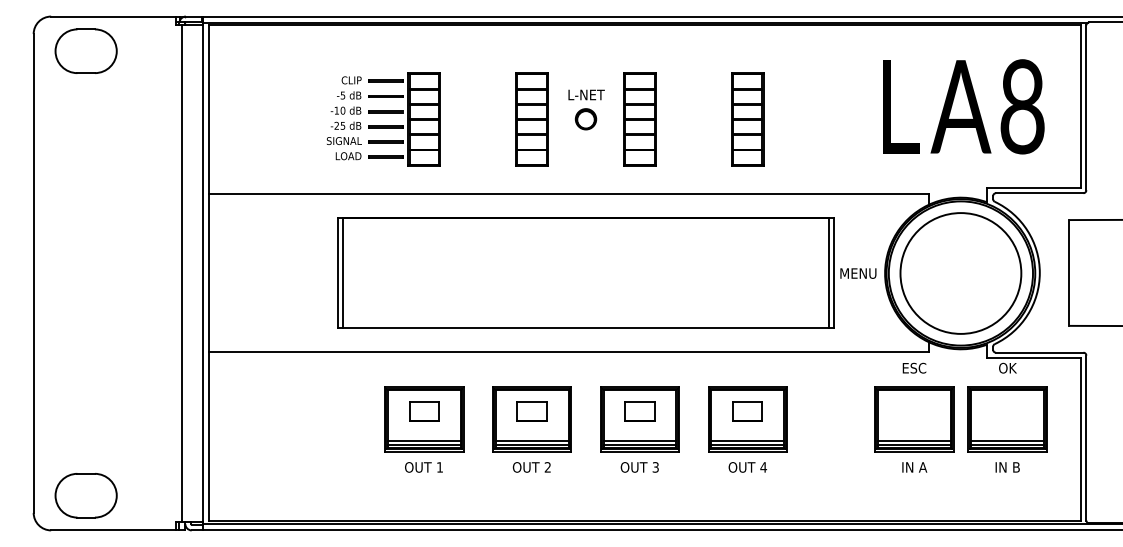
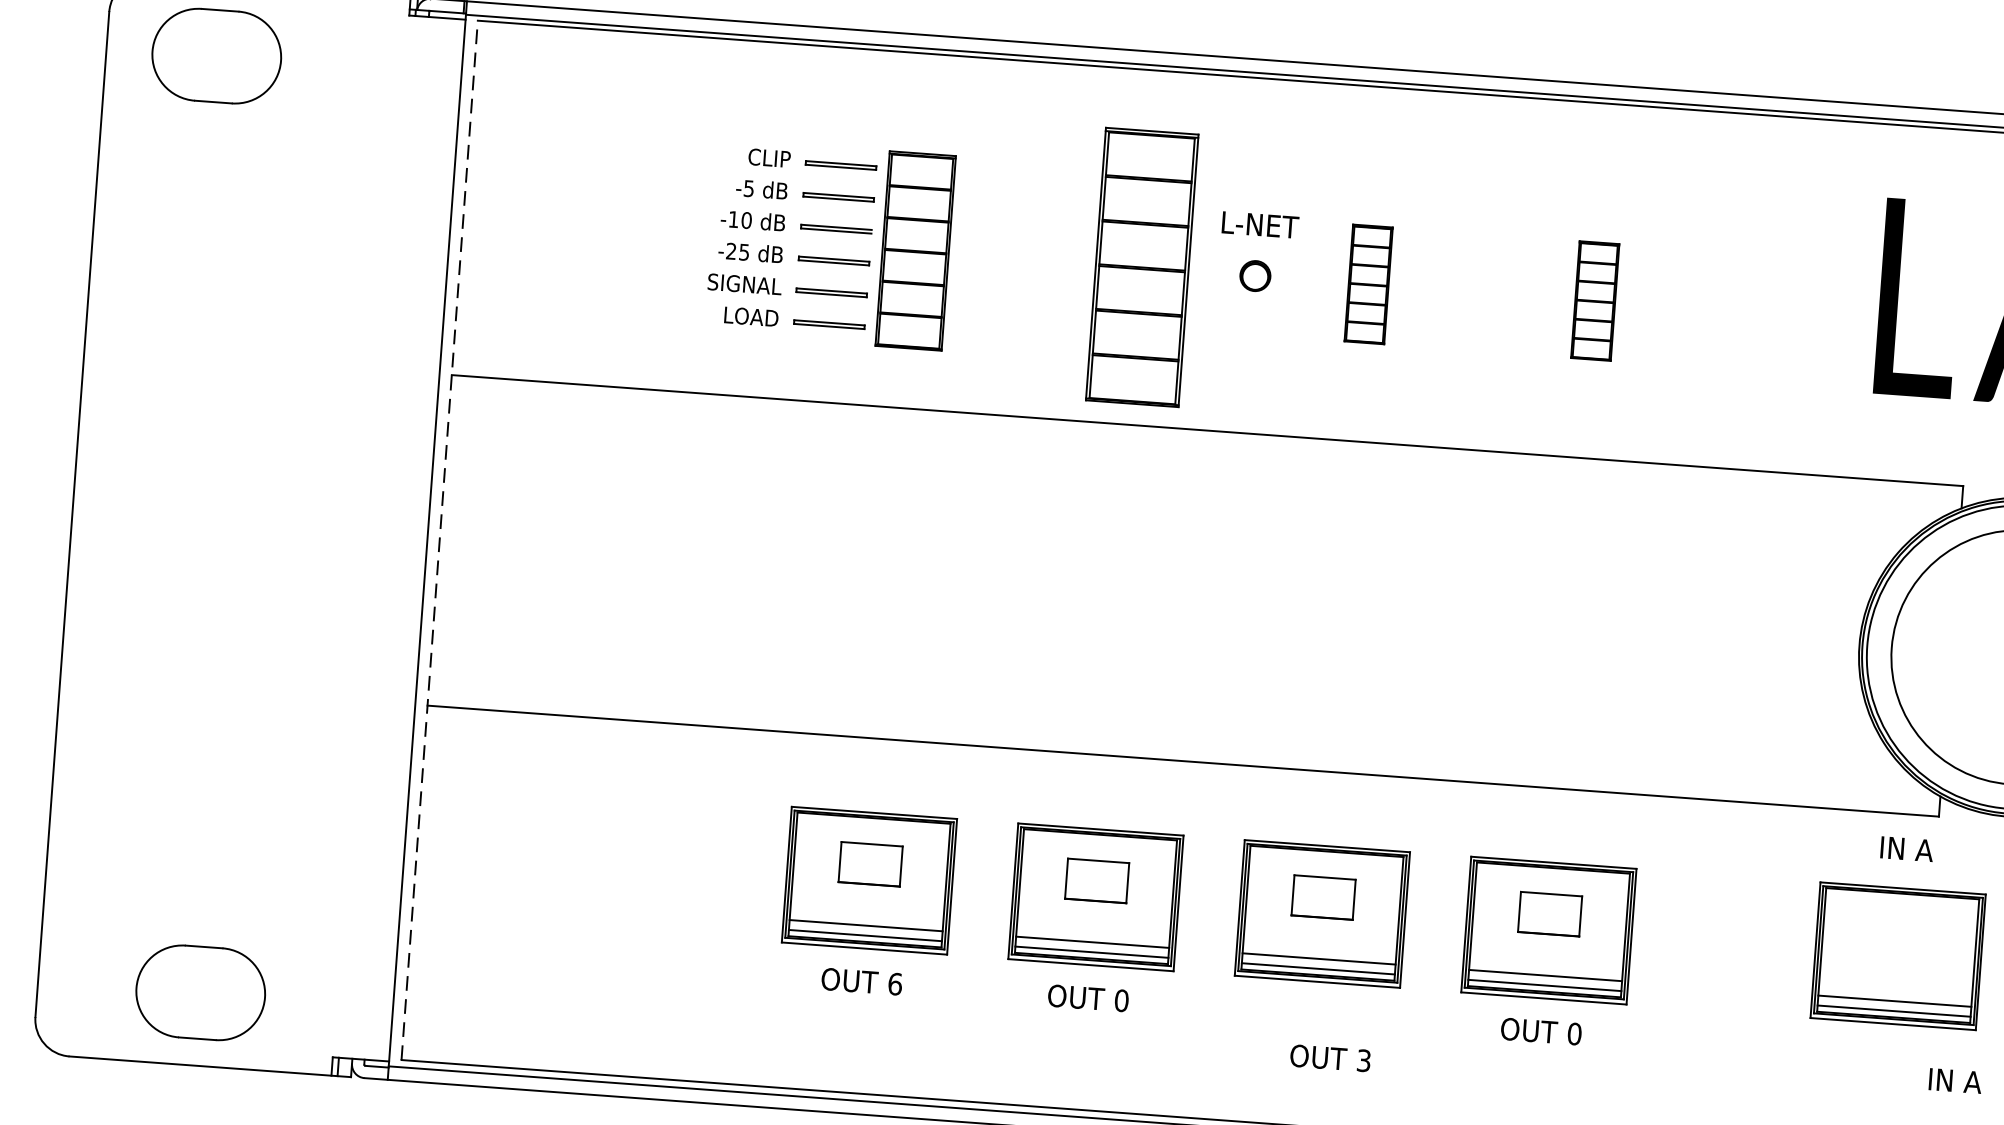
part: (531, 119) -> (1140, 268), size x1.4
part: (585, 119) -> (1254, 276), size x0.7
part: (639, 119) -> (1367, 284), size x0.6
part: (747, 119) -> (1594, 301), size x0.6
line: (208, 272) -> (439, 539), solid -> dashed
part: (606, 272) -> (1274, 600), removed
line: (182, 273) -> (384, 537), removed
text: (914, 367) -> (1906, 847), ESC -> IN A
text: (439, 467) -> (894, 984), 1 -> 6
text: (547, 467) -> (1120, 1000), 2 -> 0
text: (639, 467) -> (1329, 1058), moved
text: (763, 467) -> (1574, 1034), 4 -> 0
text: (914, 467) -> (1954, 1081), moved
part: (85, 495) -> (199, 992), moved

